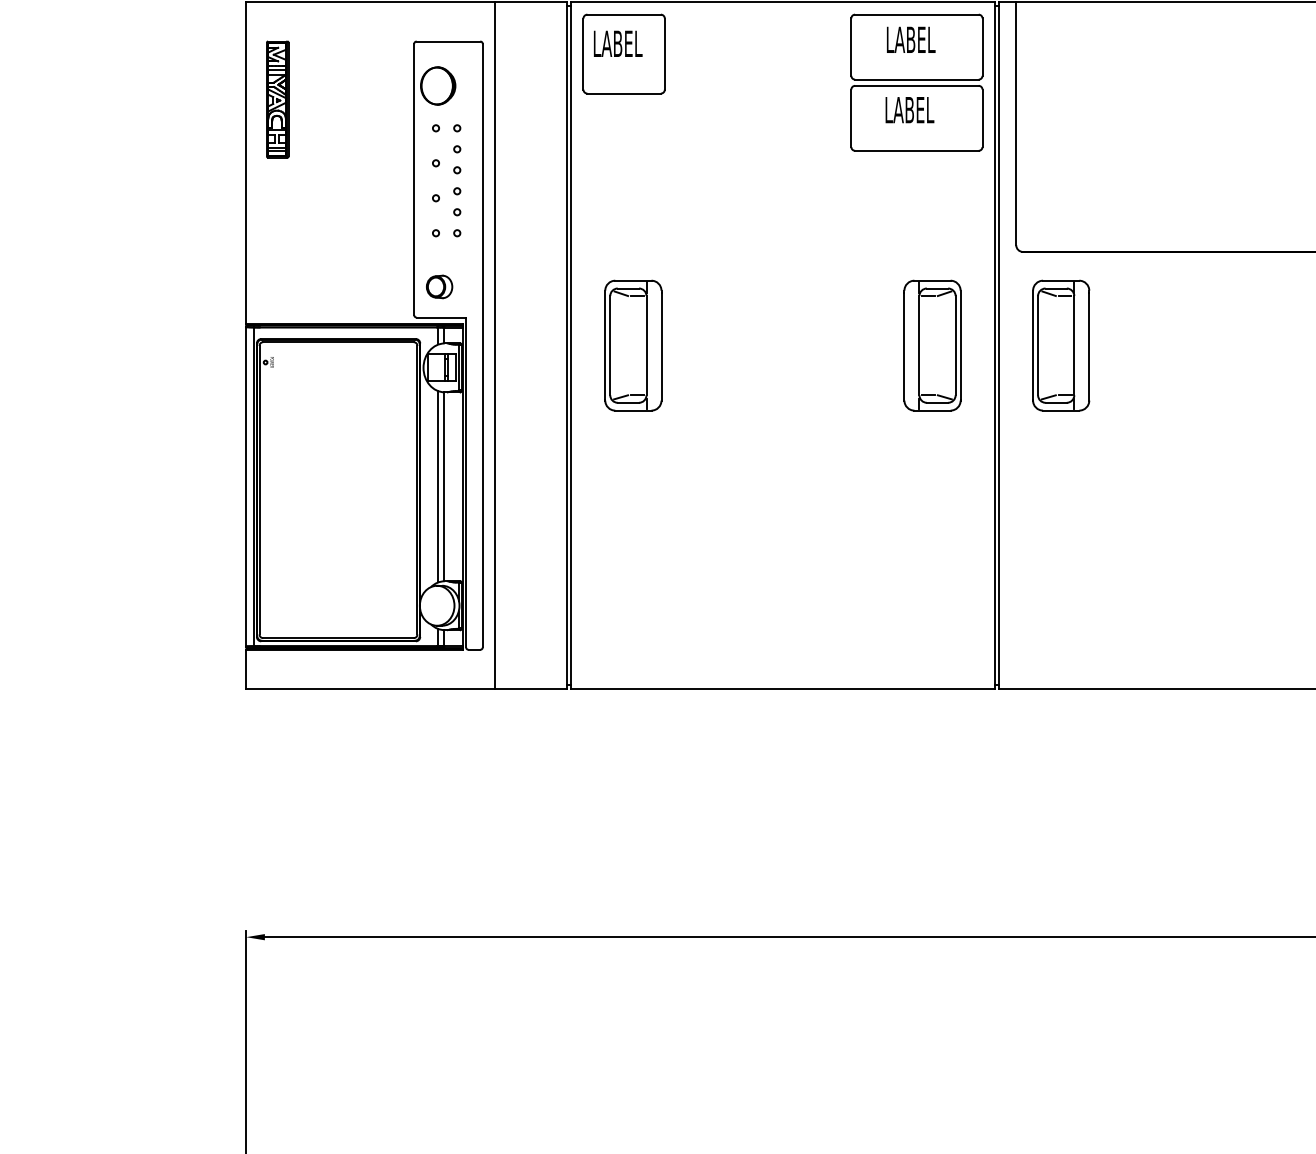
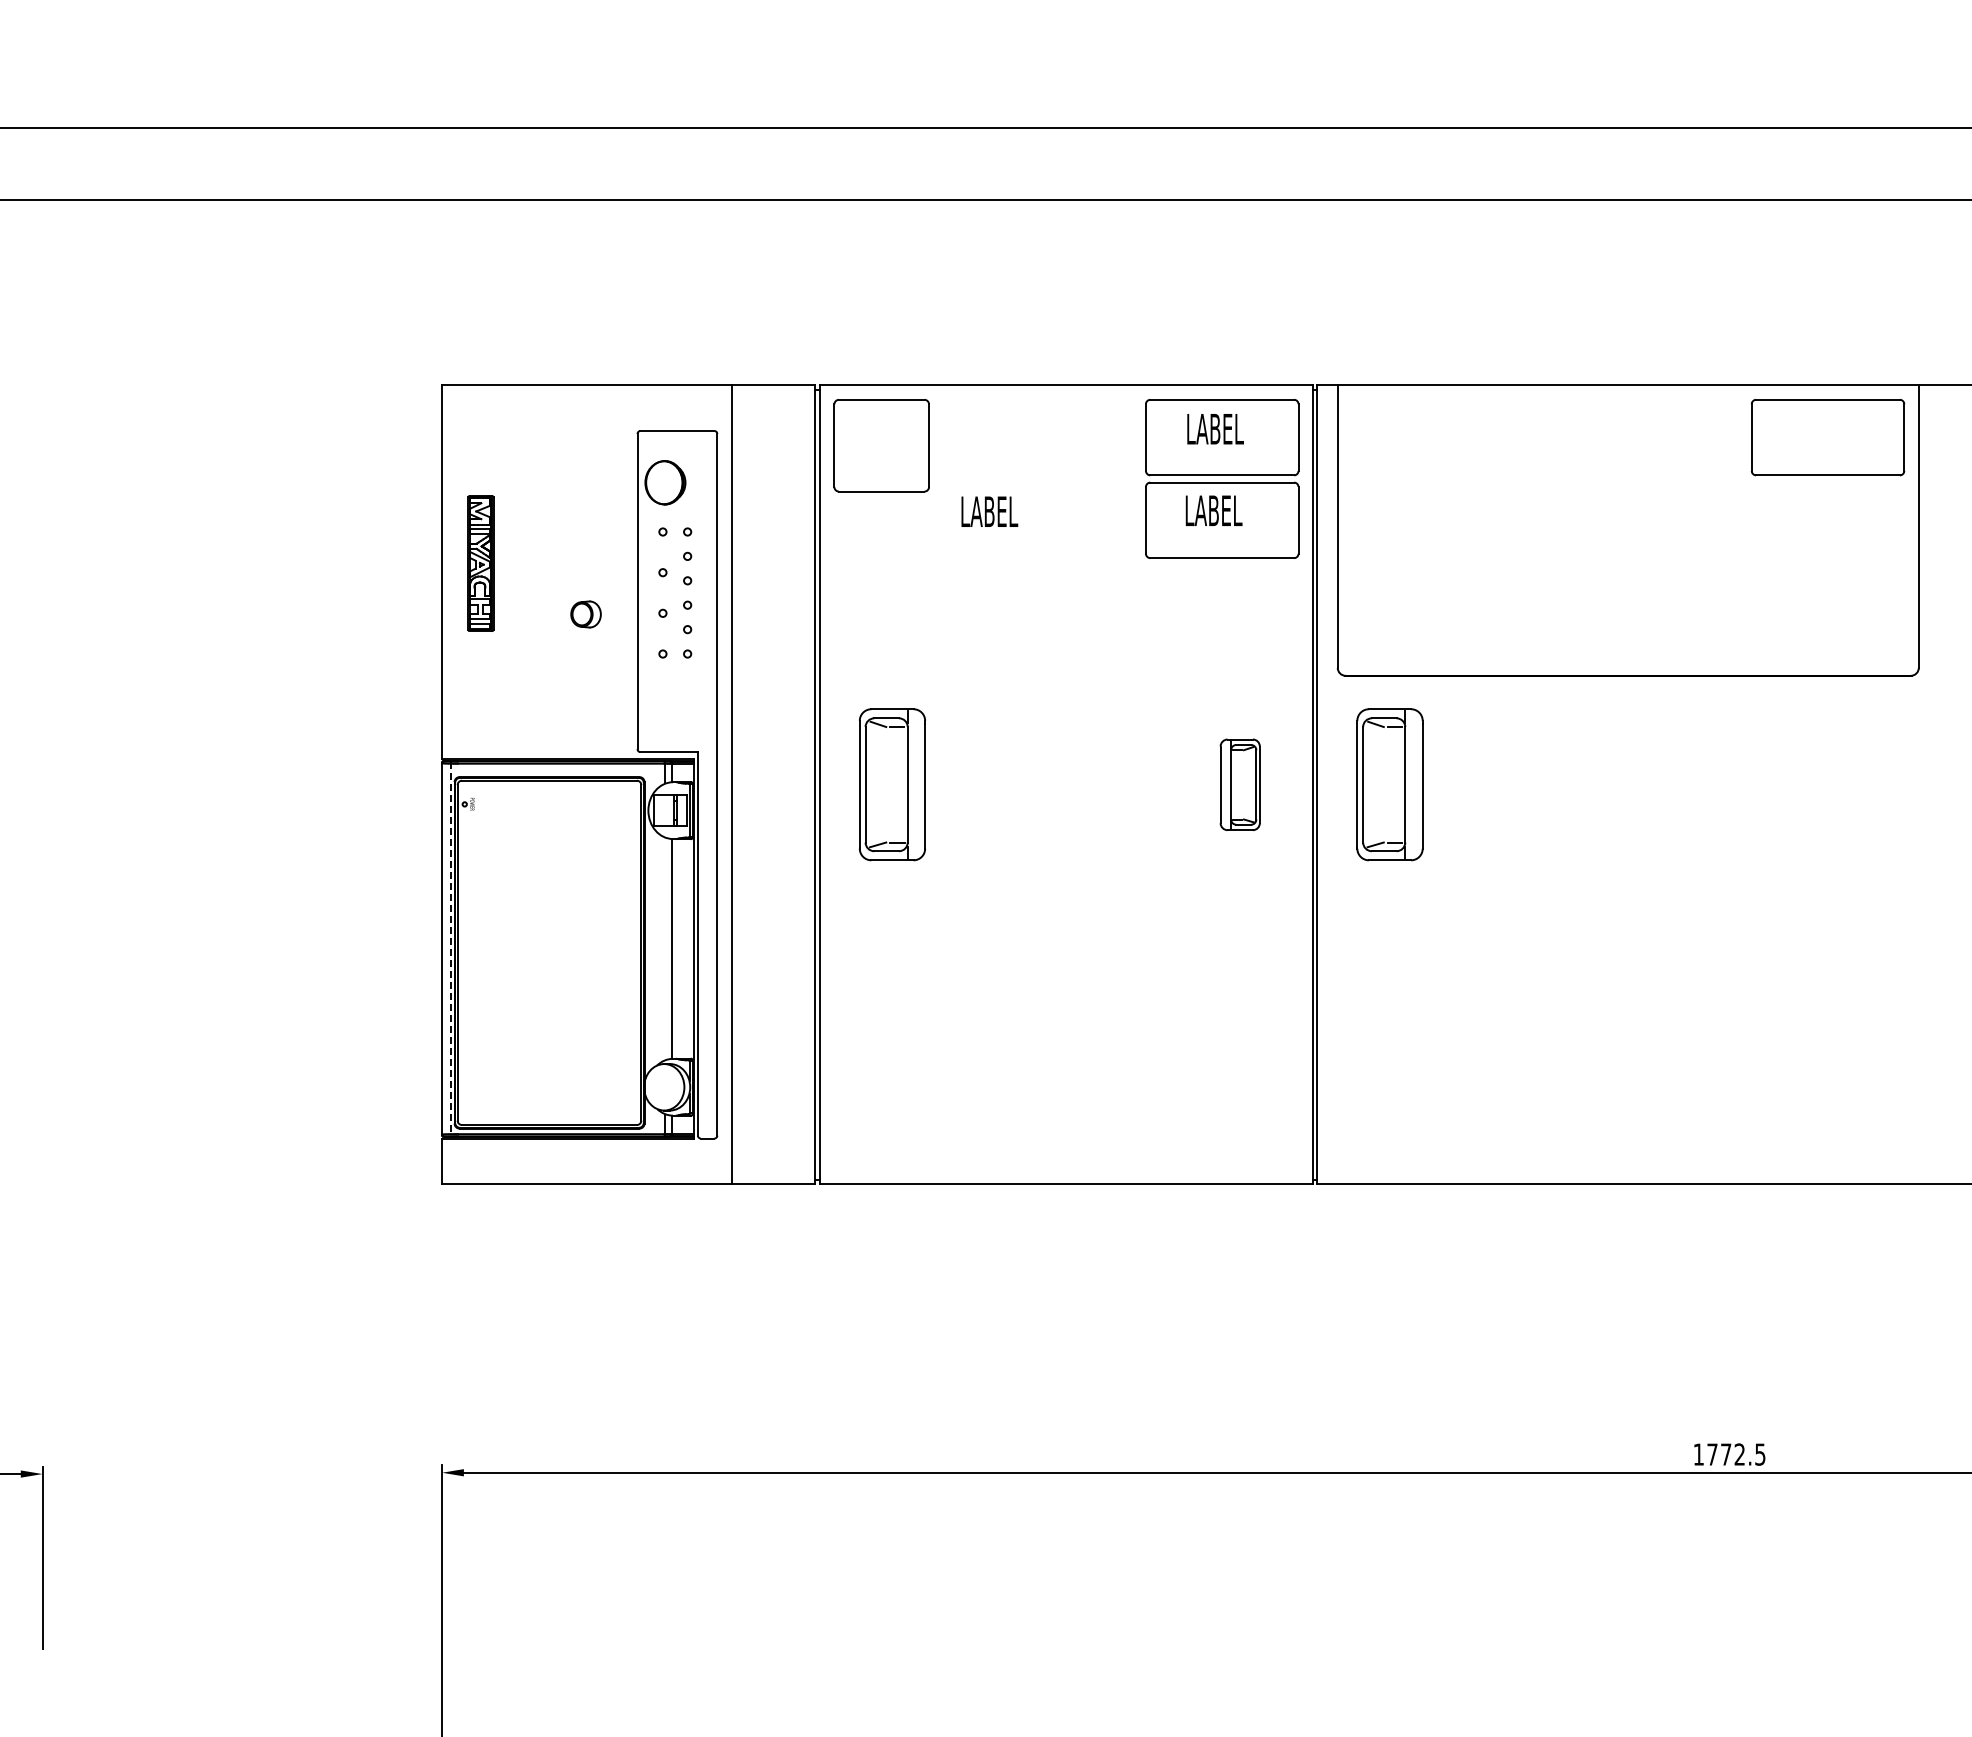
text: (617, 43) -> (989, 511), moved
part: (277, 99) -> (480, 563), moved
part: (439, 286) -> (585, 614), moved
part: (931, 345) -> (1239, 784), size x0.6
line: (438, 486) -> (665, 948), removed
line: (253, 487) -> (450, 949), solid -> dashed

